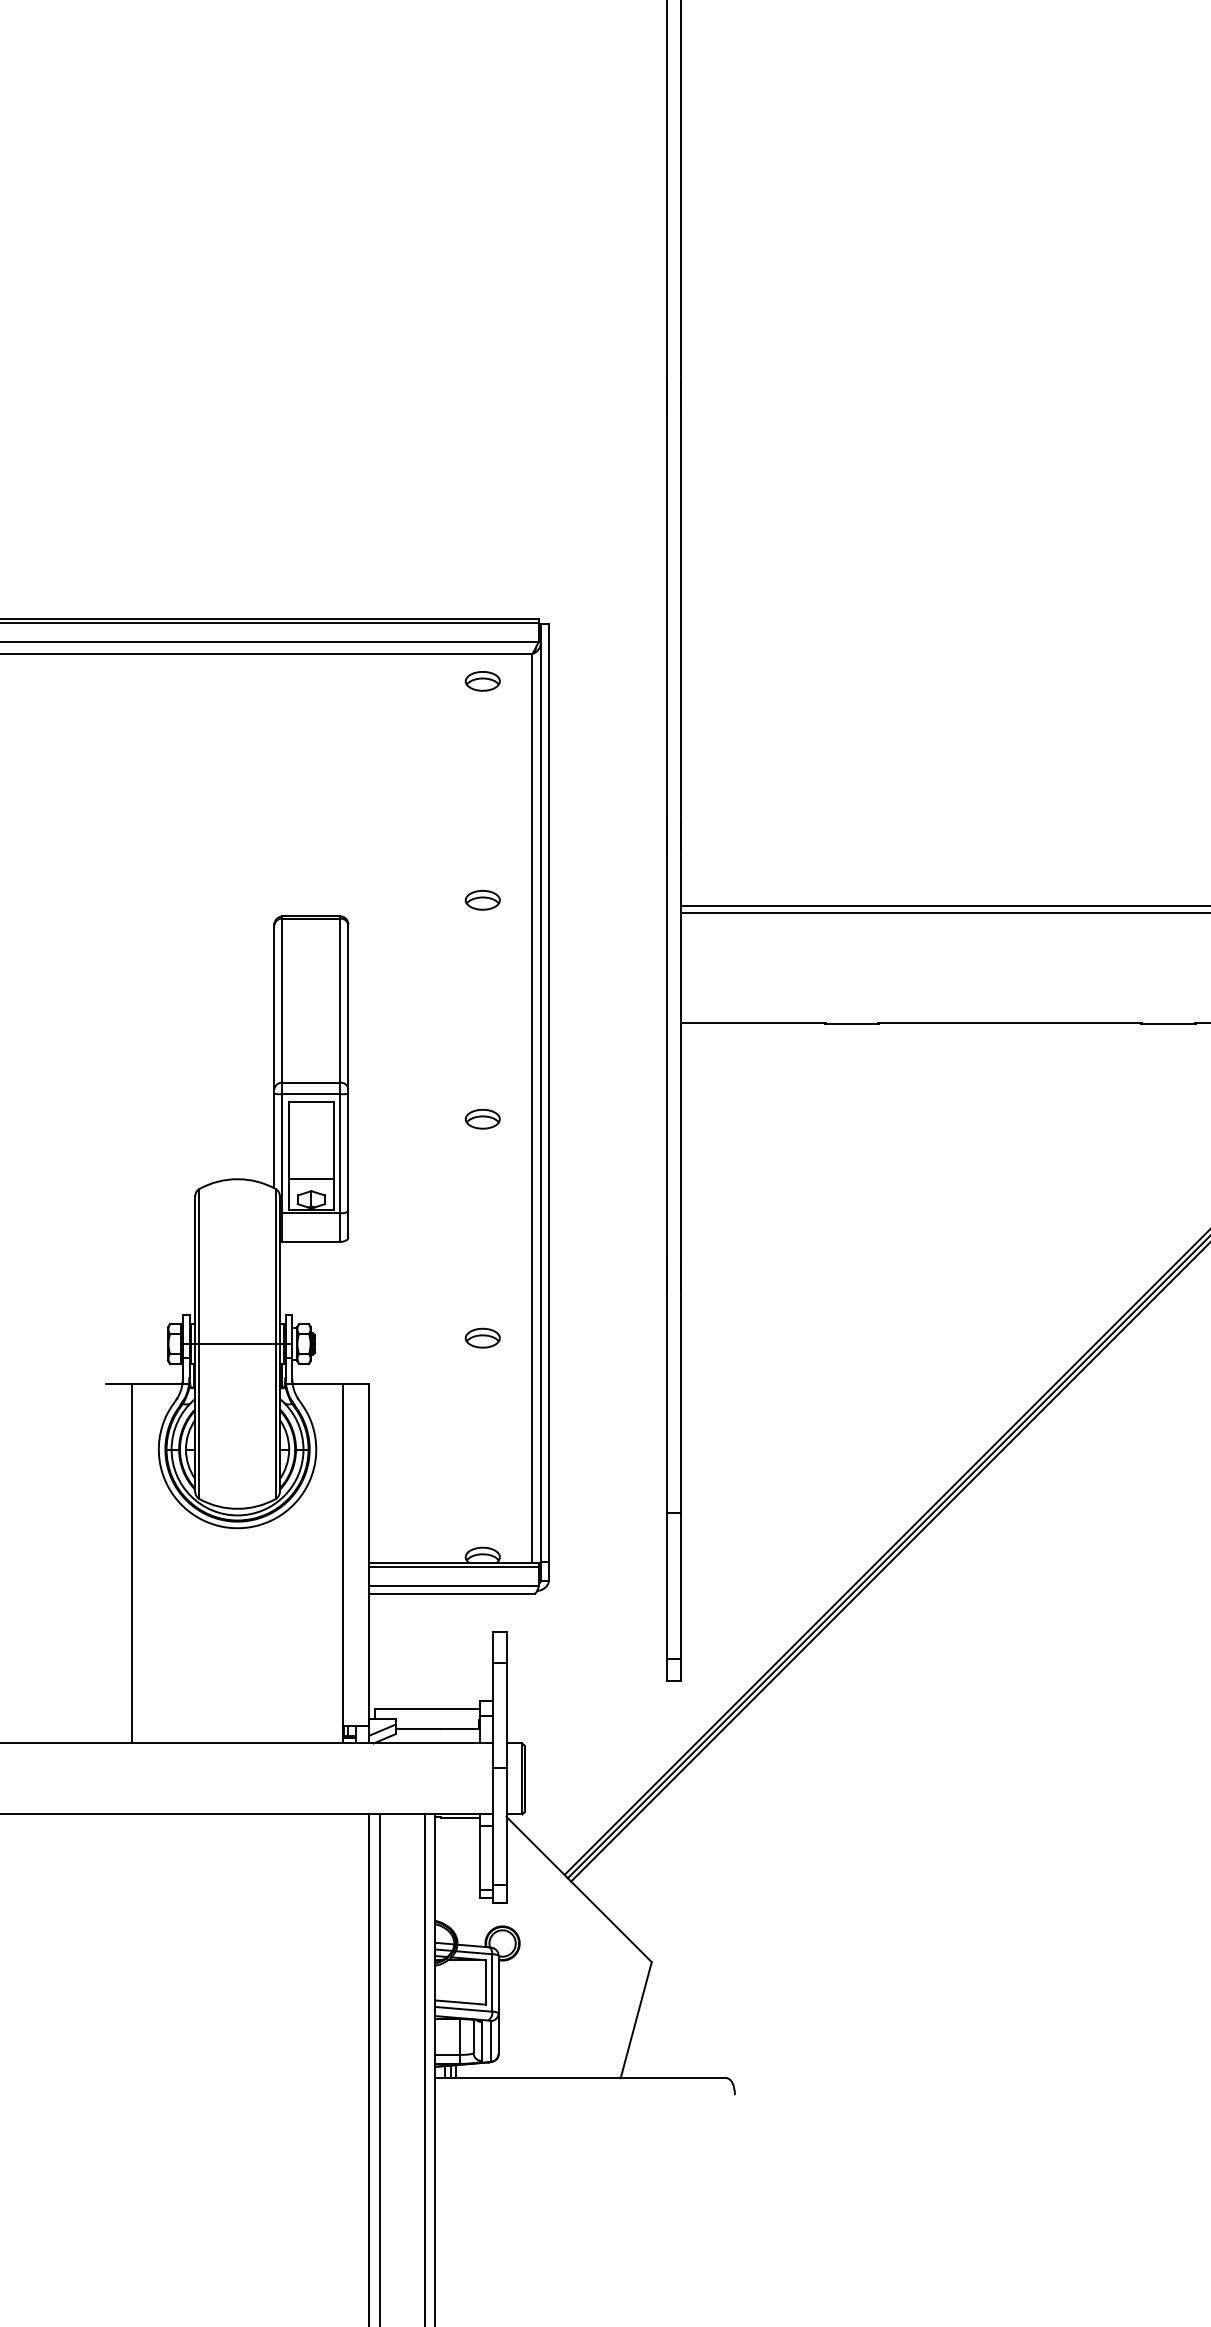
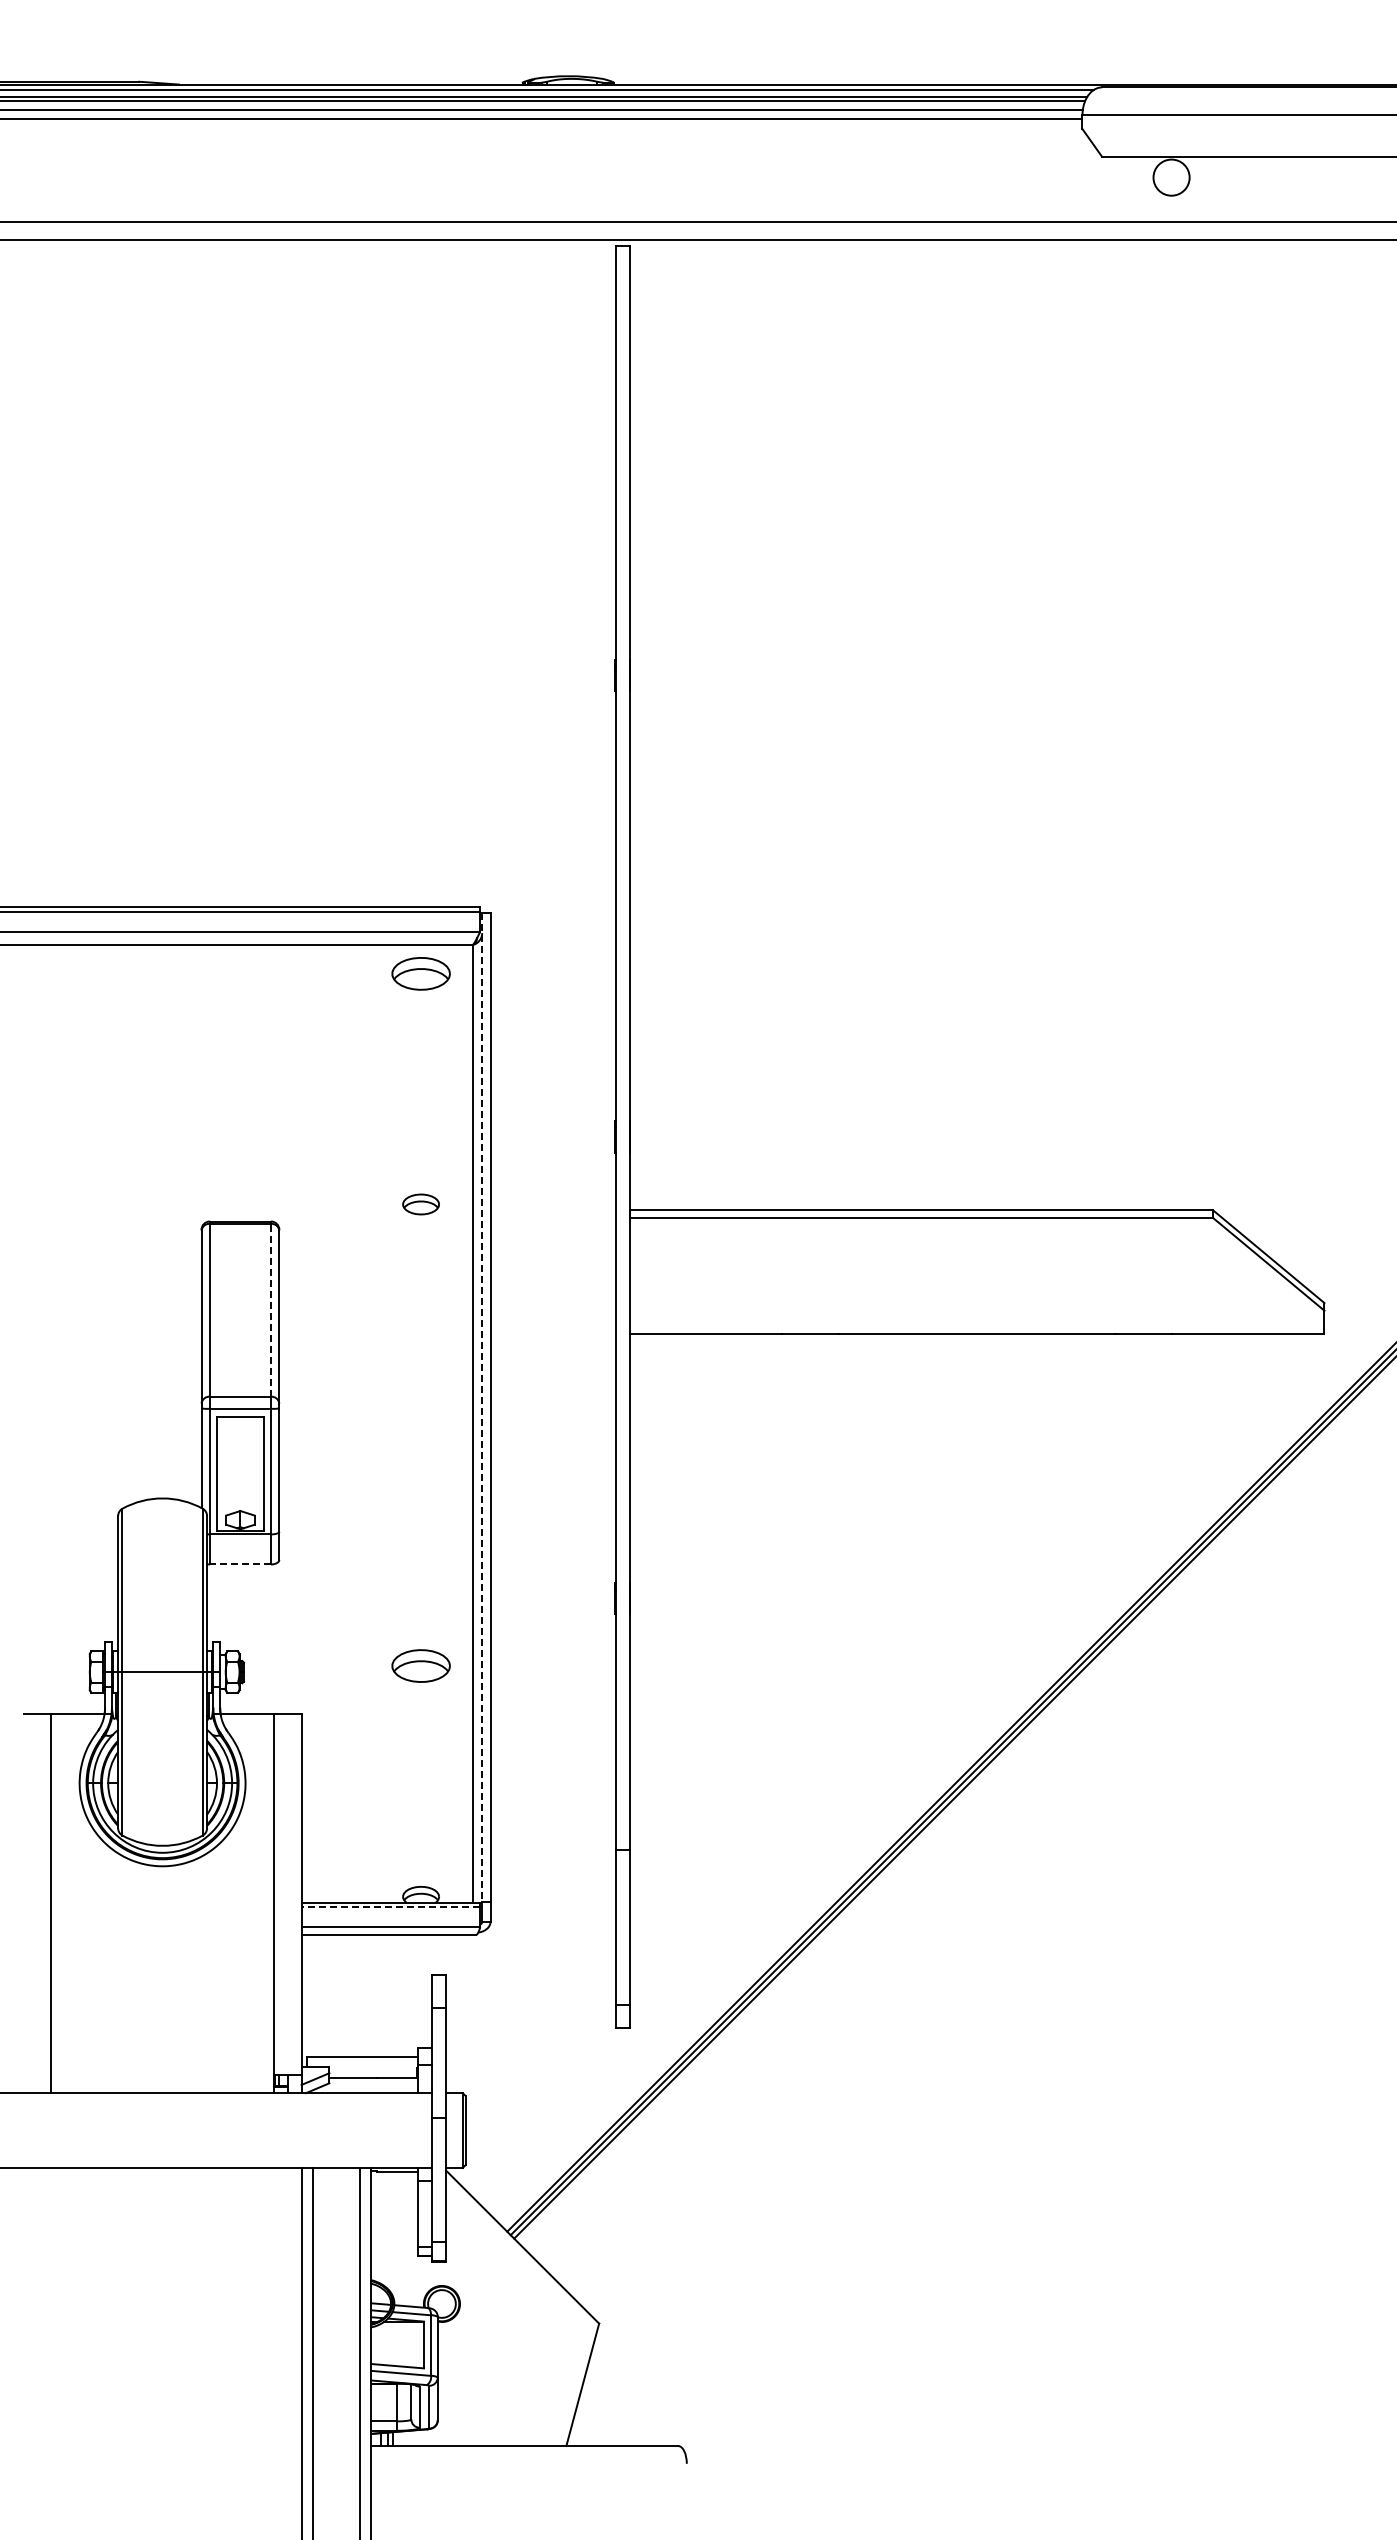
part: (482, 681) -> (420, 973), size x1.6
line: (340, 999) -> (271, 1309), solid -> dashed
line: (541, 1092) -> (482, 1407), solid -> dashed
part: (482, 1119) -> (420, 1435), removed
line: (311, 1179) -> (240, 1498), removed
line: (311, 1241) -> (240, 1564), solid -> dashed
part: (482, 1337) -> (420, 1665), size x1.6
line: (453, 1567) -> (390, 1907), solid -> dashed

